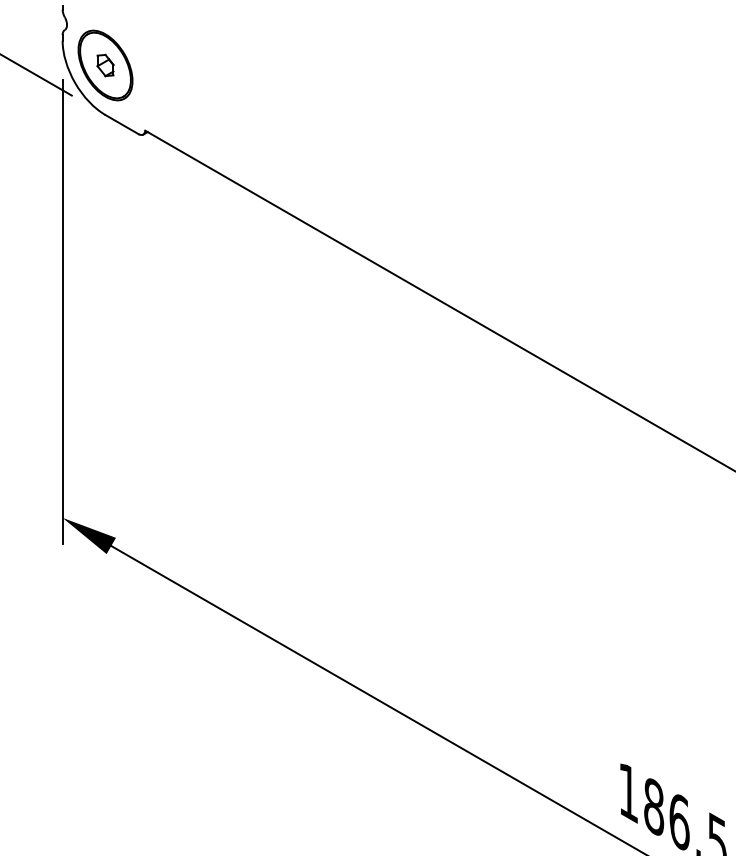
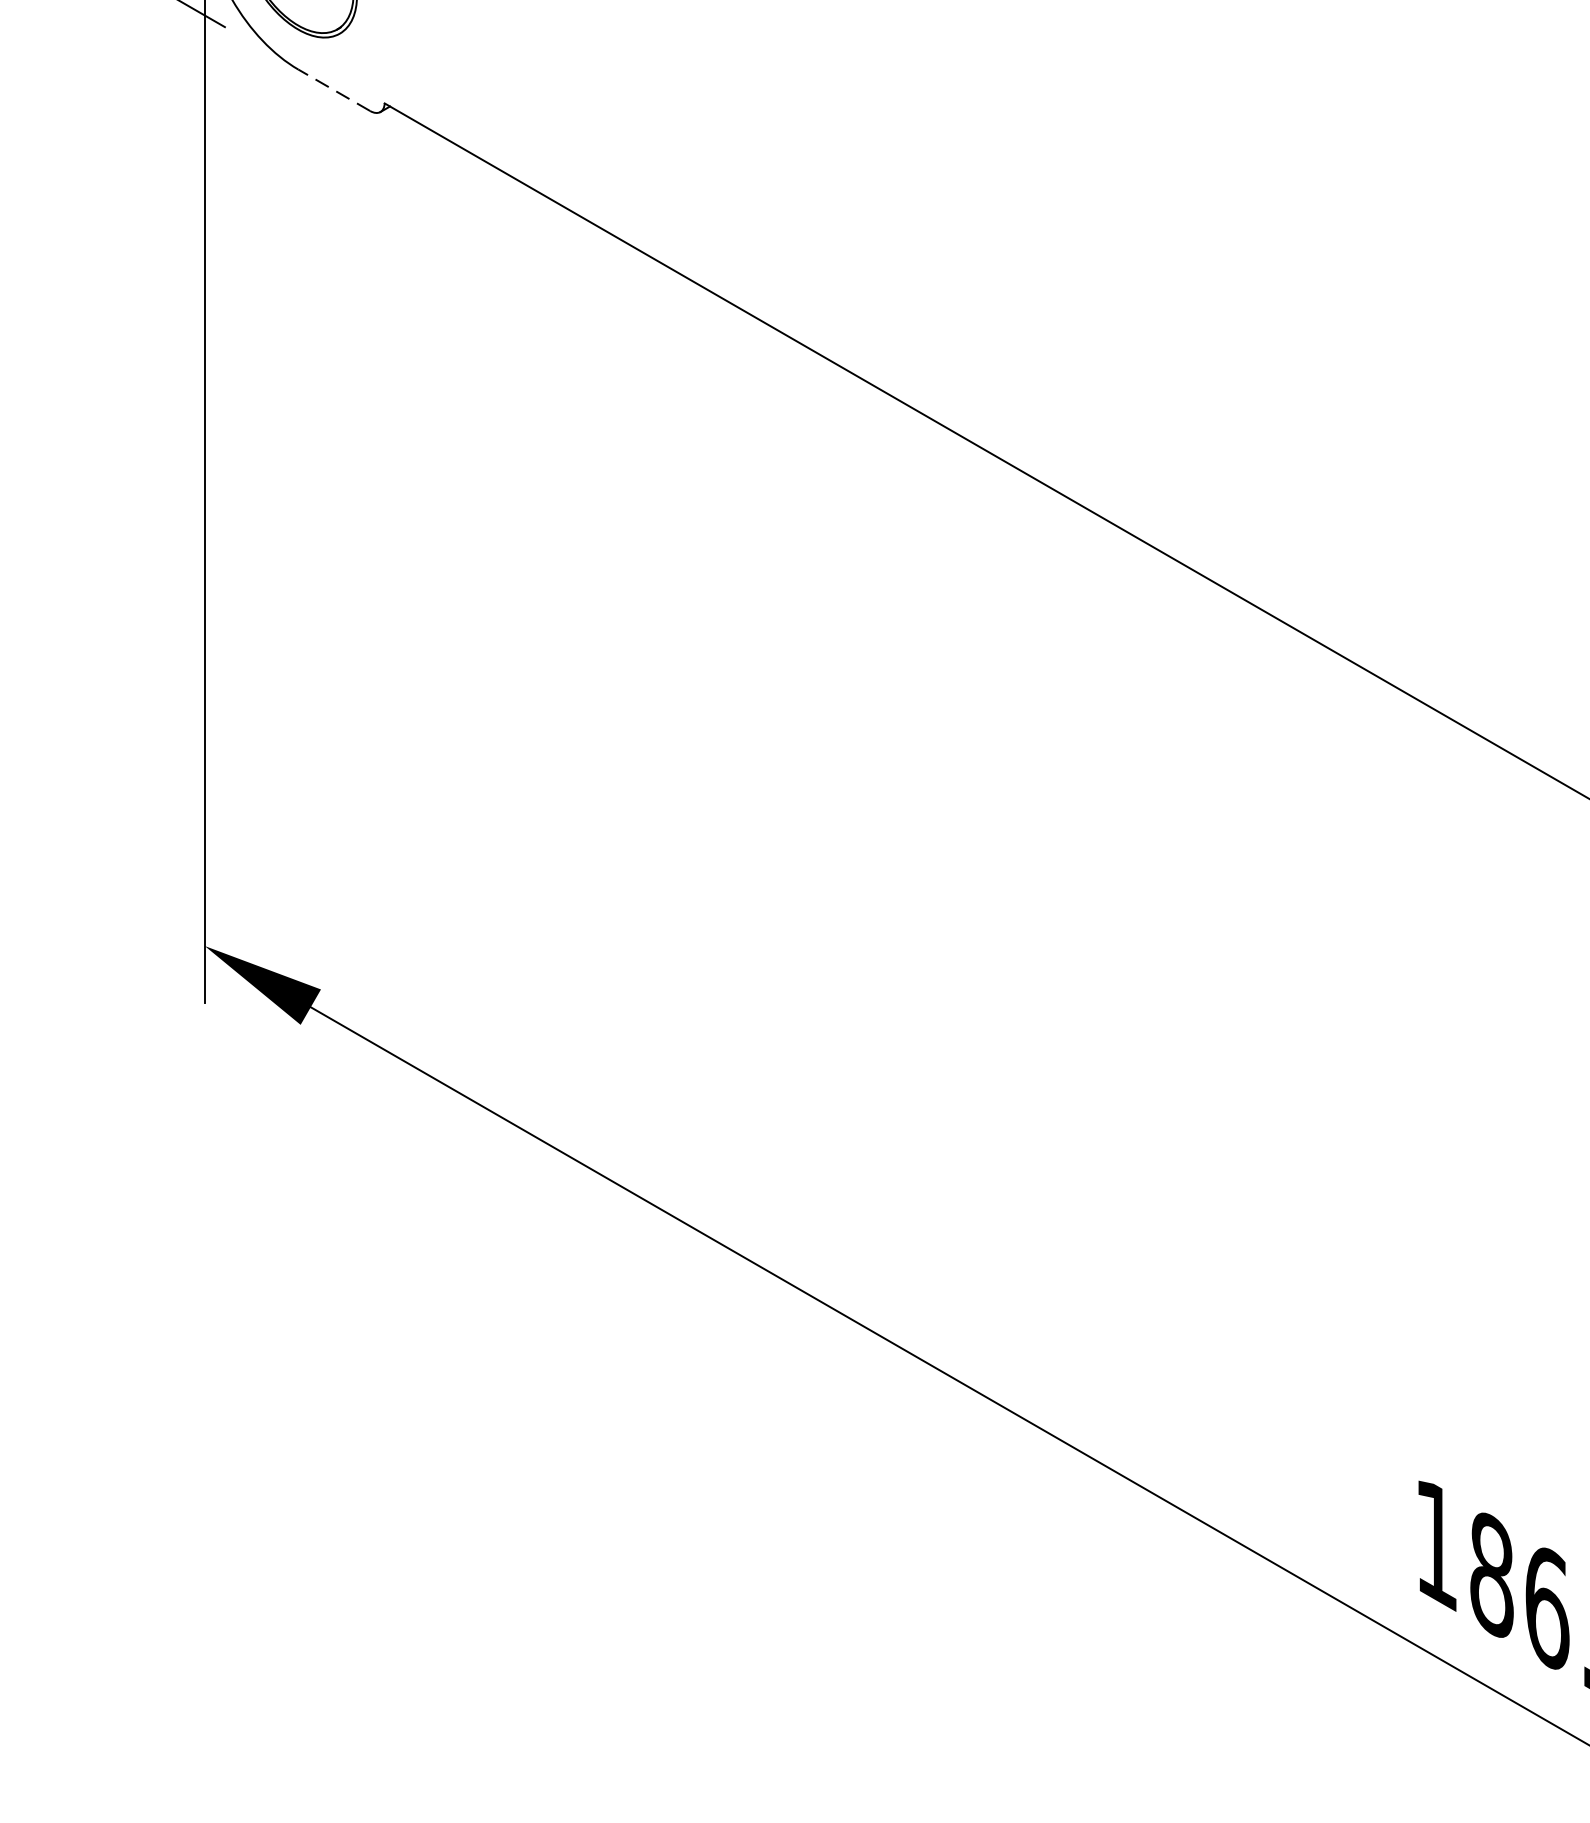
line: (121, 124) -> (332, 90), solid -> dashed

